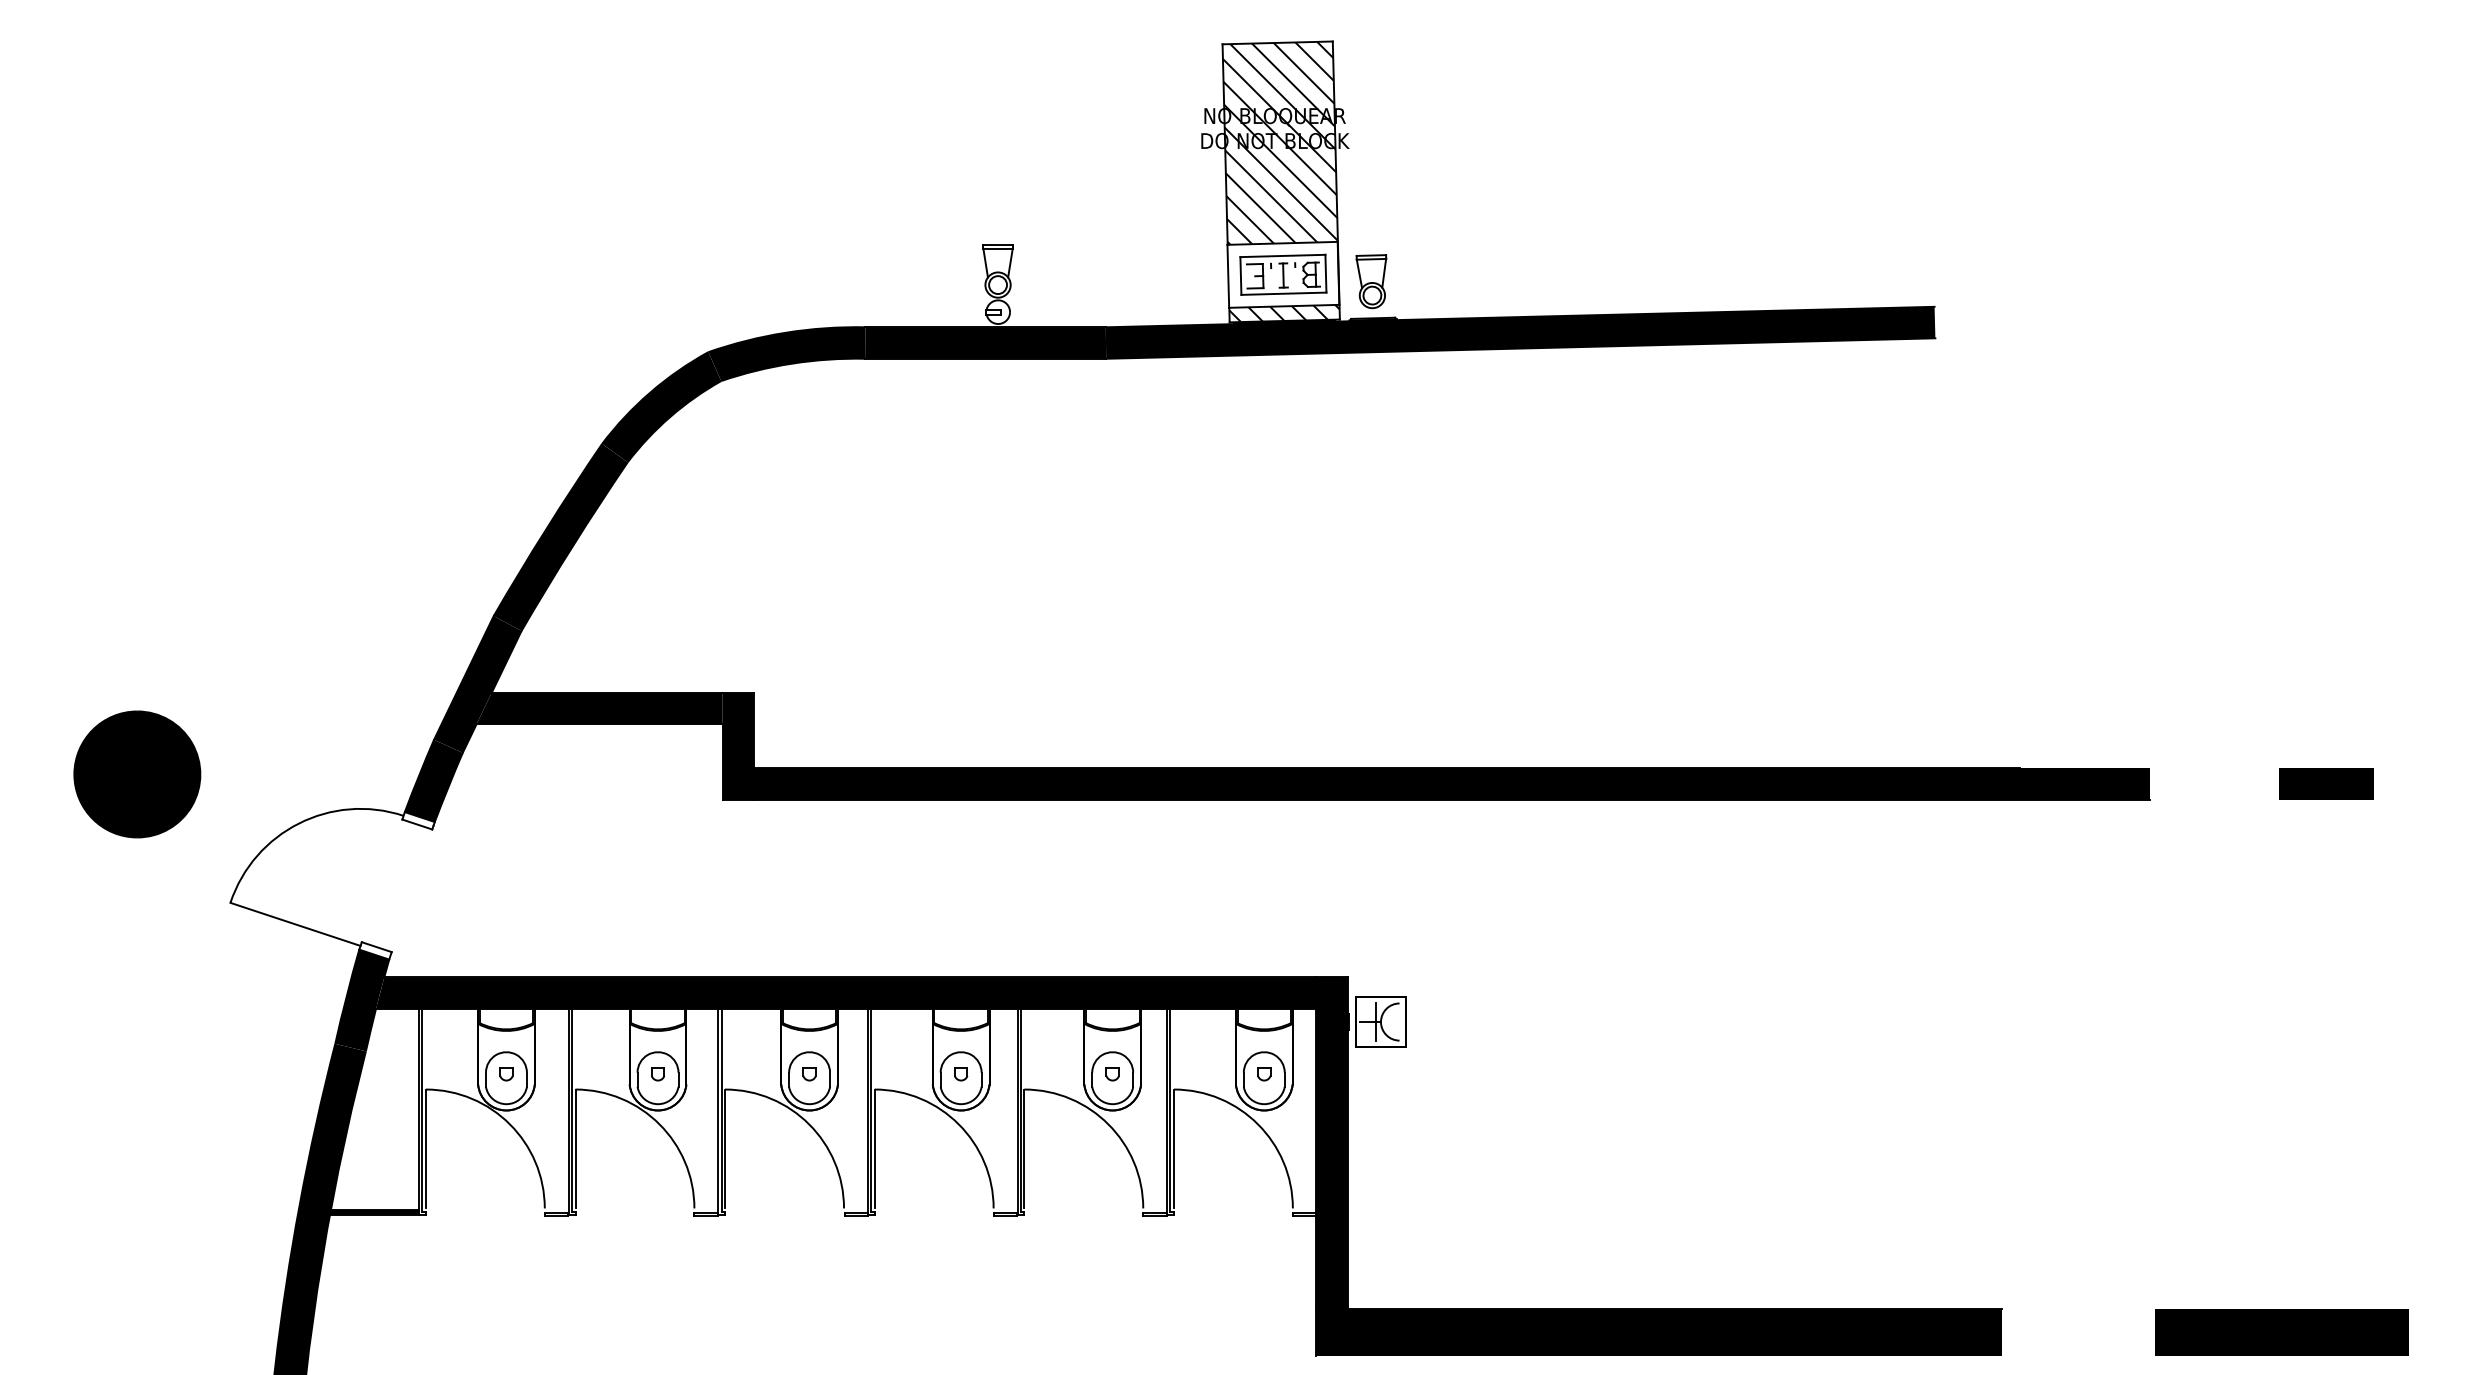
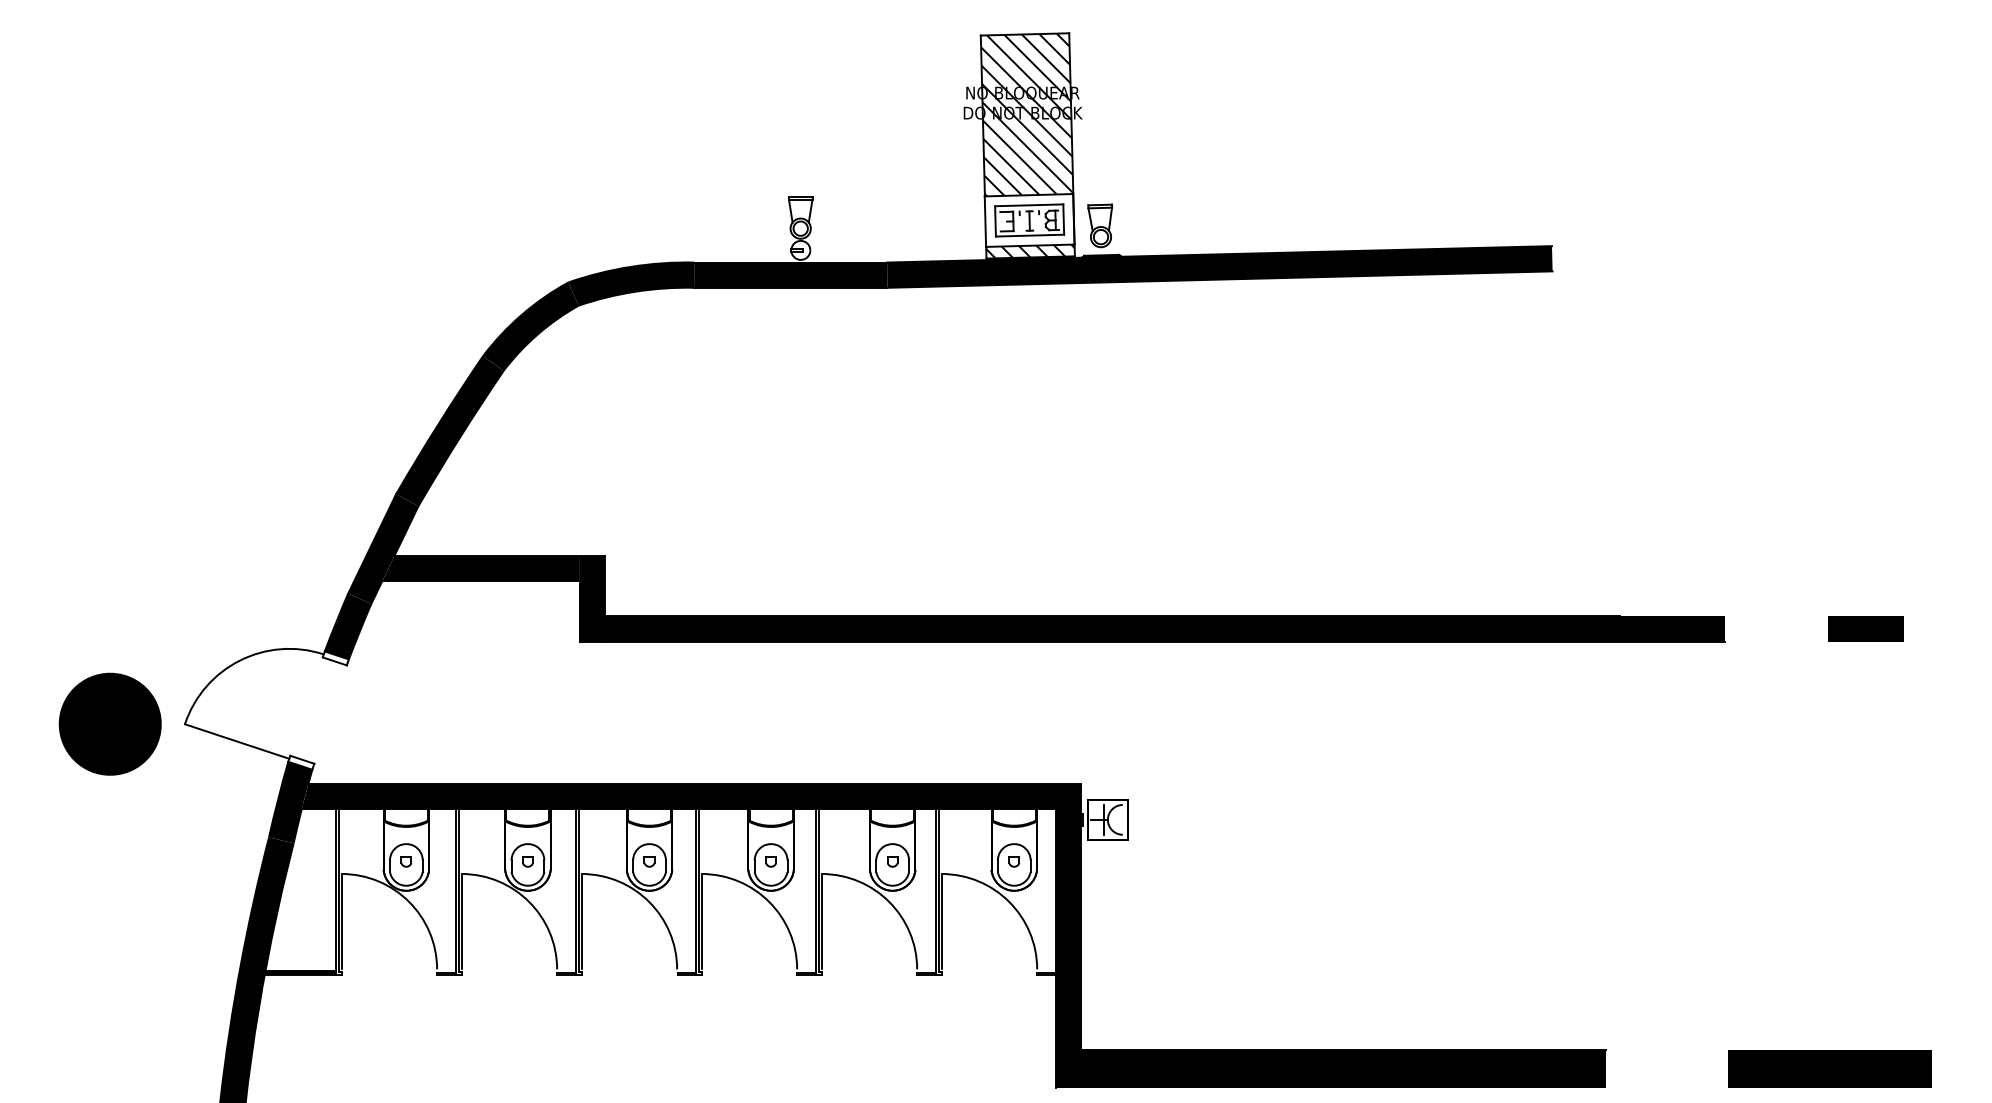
part: (136, 773) -> (109, 723), moved

